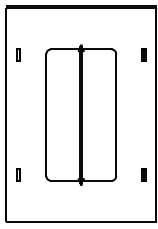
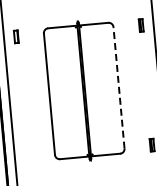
line: (116, 114) -> (119, 87), solid -> dashed
part: (18, 174) -> (27, 155), removed

